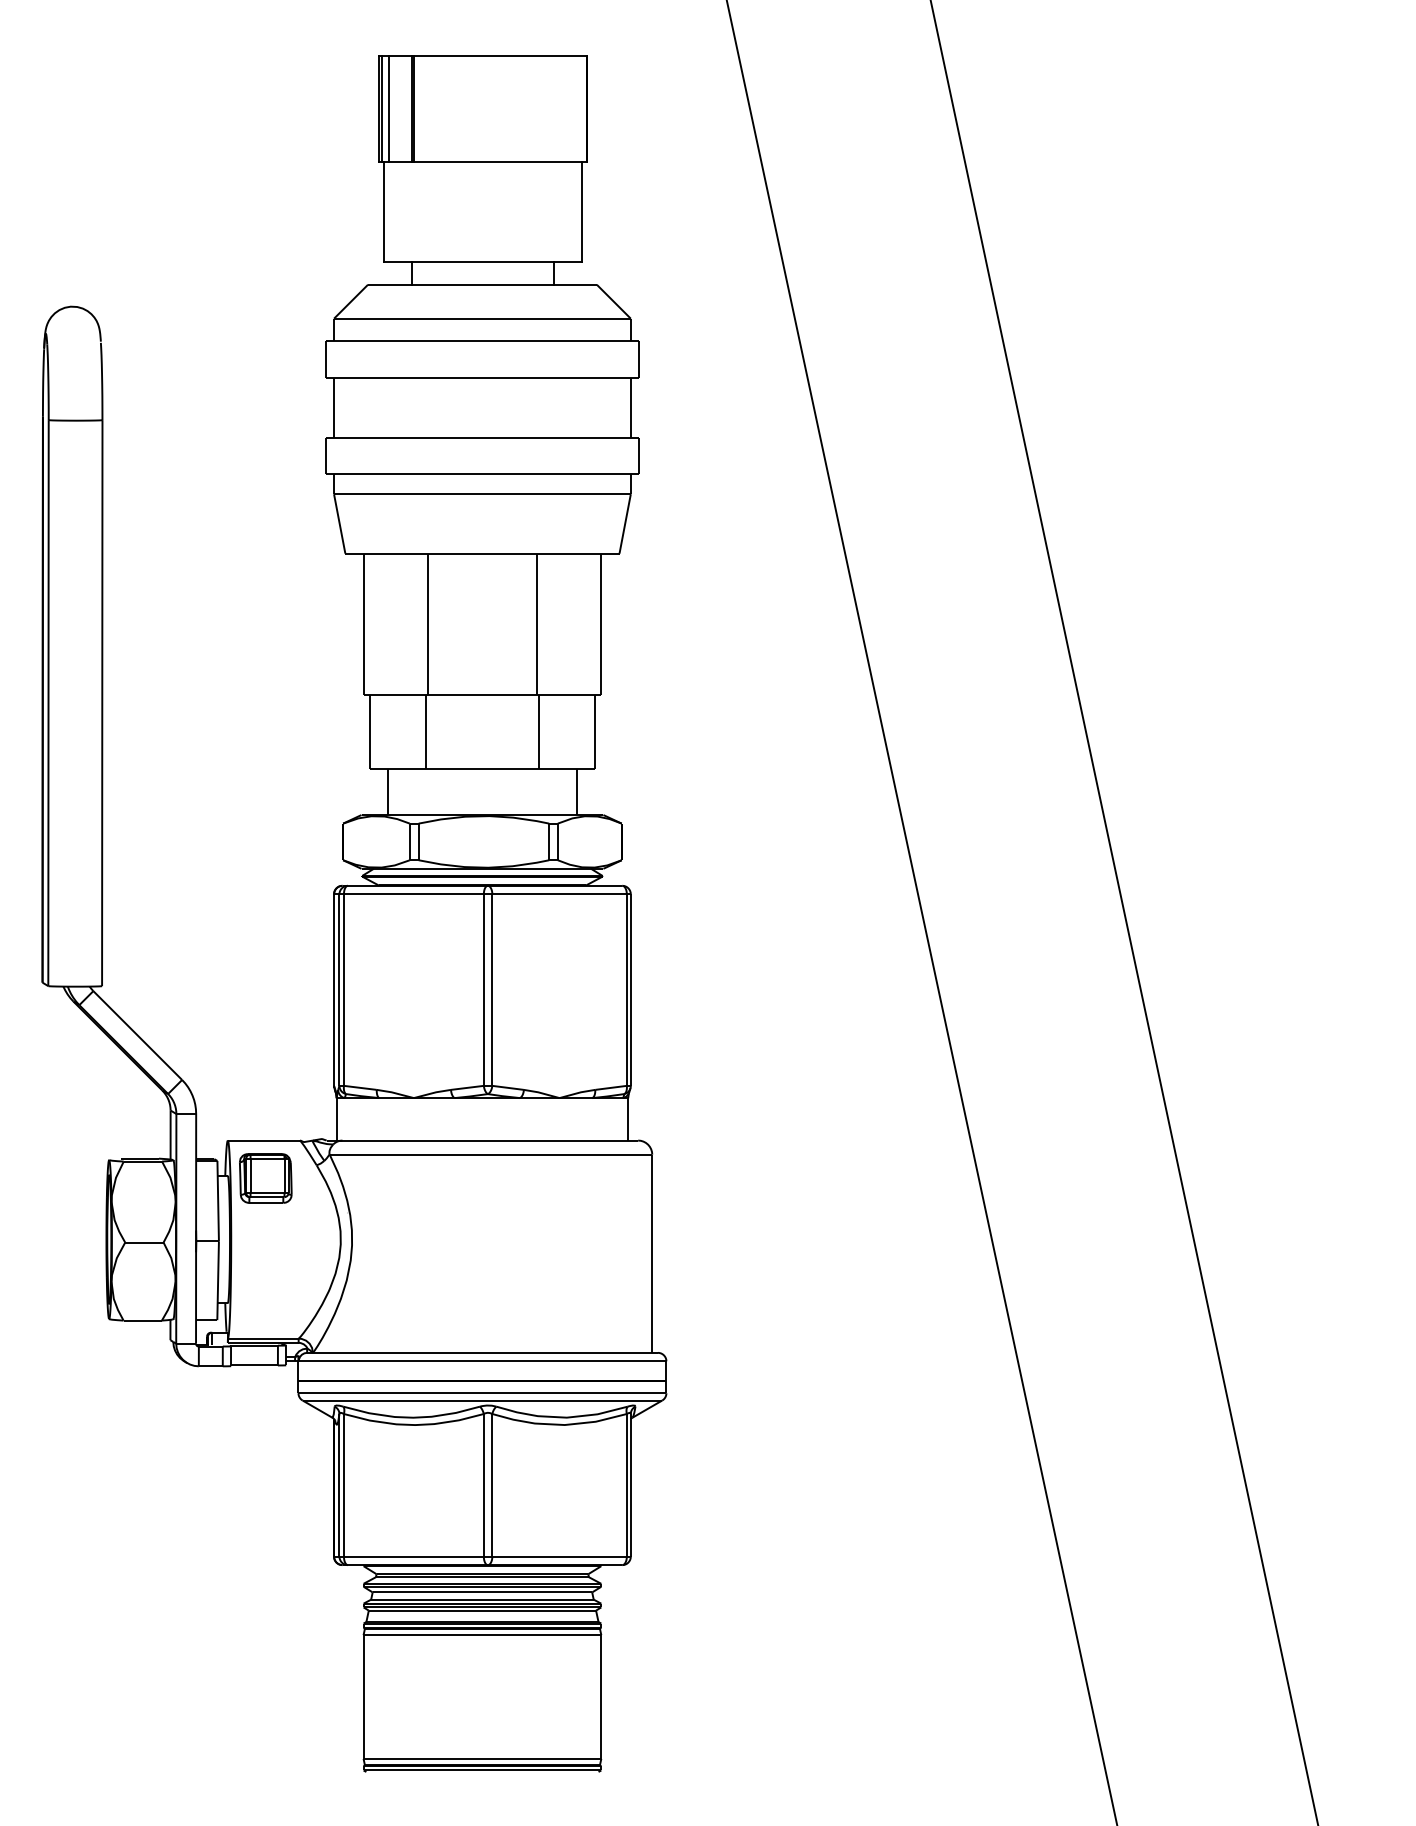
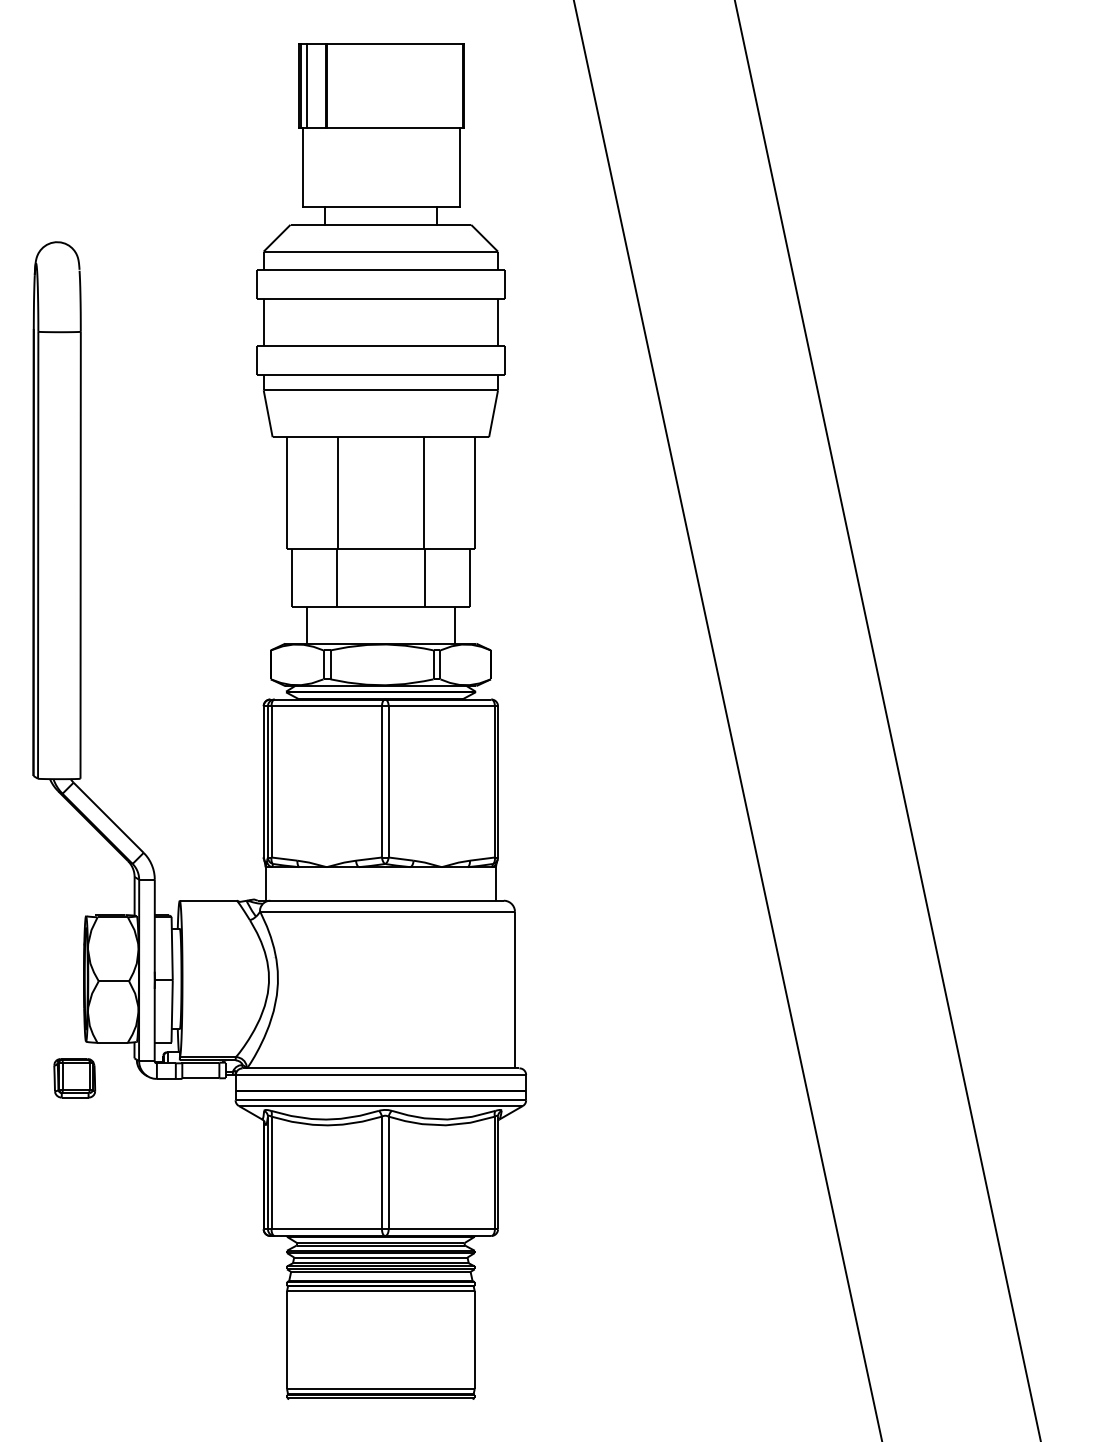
part: (265, 1178) -> (74, 1078), moved

